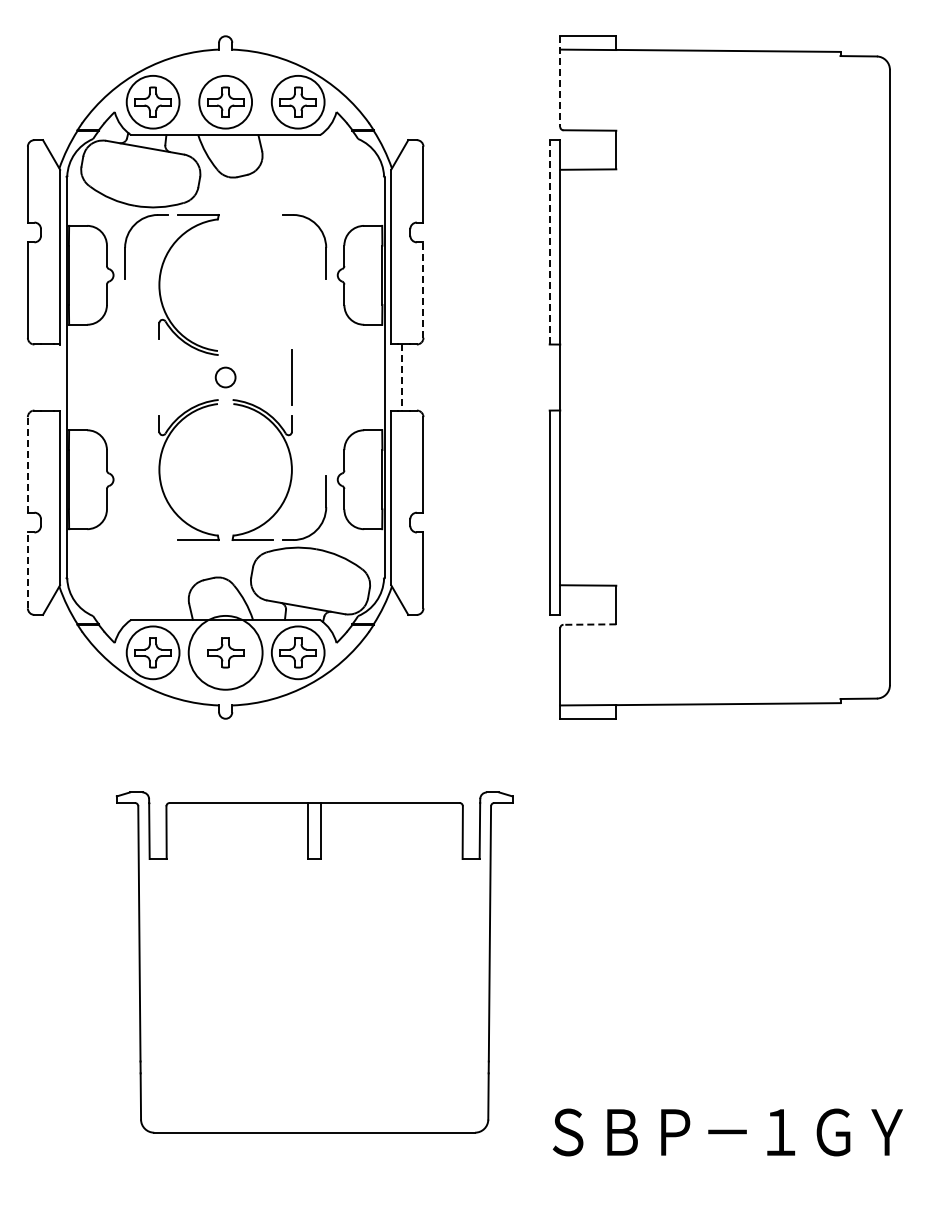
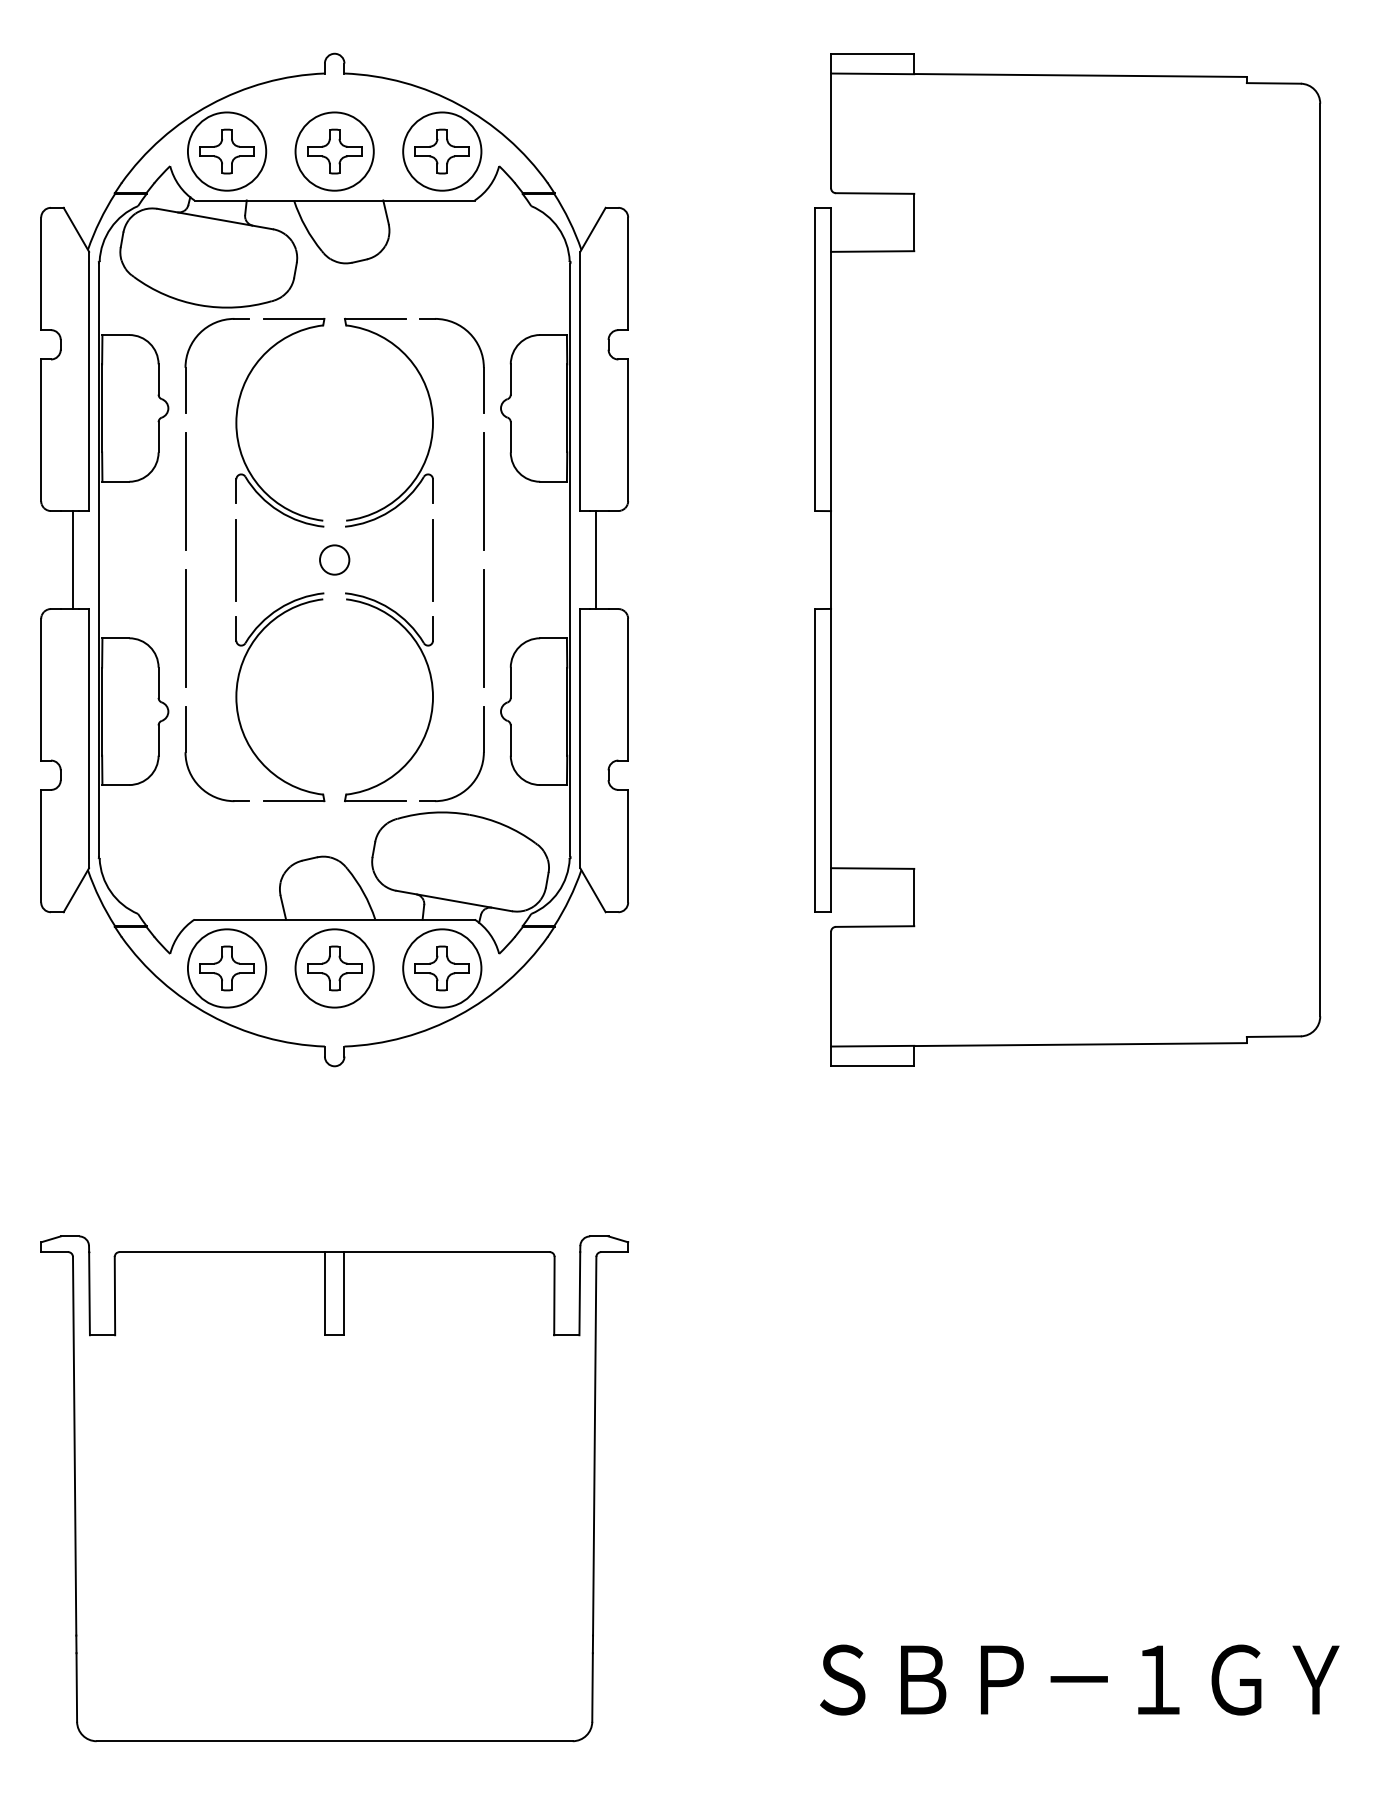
line: (560, 82) -> (831, 122), dashed -> solid
line: (549, 241) -> (815, 358), dashed -> solid
part: (290, 281) -> (430, 417), added
line: (423, 290) -> (628, 430), dashed -> solid
line: (125, 330) -> (186, 490), added
line: (326, 330) -> (484, 490), added
line: (49, 377) -> (73, 559), added
line: (159, 377) -> (236, 559), added
line: (402, 378) -> (597, 561), dashed -> solid
line: (125, 423) -> (186, 628), added
line: (325, 423) -> (482, 628), added
line: (27, 464) -> (40, 689), dashed -> solid
part: (126, 508) -> (187, 754), added
line: (27, 570) -> (40, 846), dashed -> solid
line: (589, 624) -> (874, 926), dashed -> solid
circle: (225, 652) -> (334, 967), size x0.71
part: (314, 962) -> (334, 1488), moved

